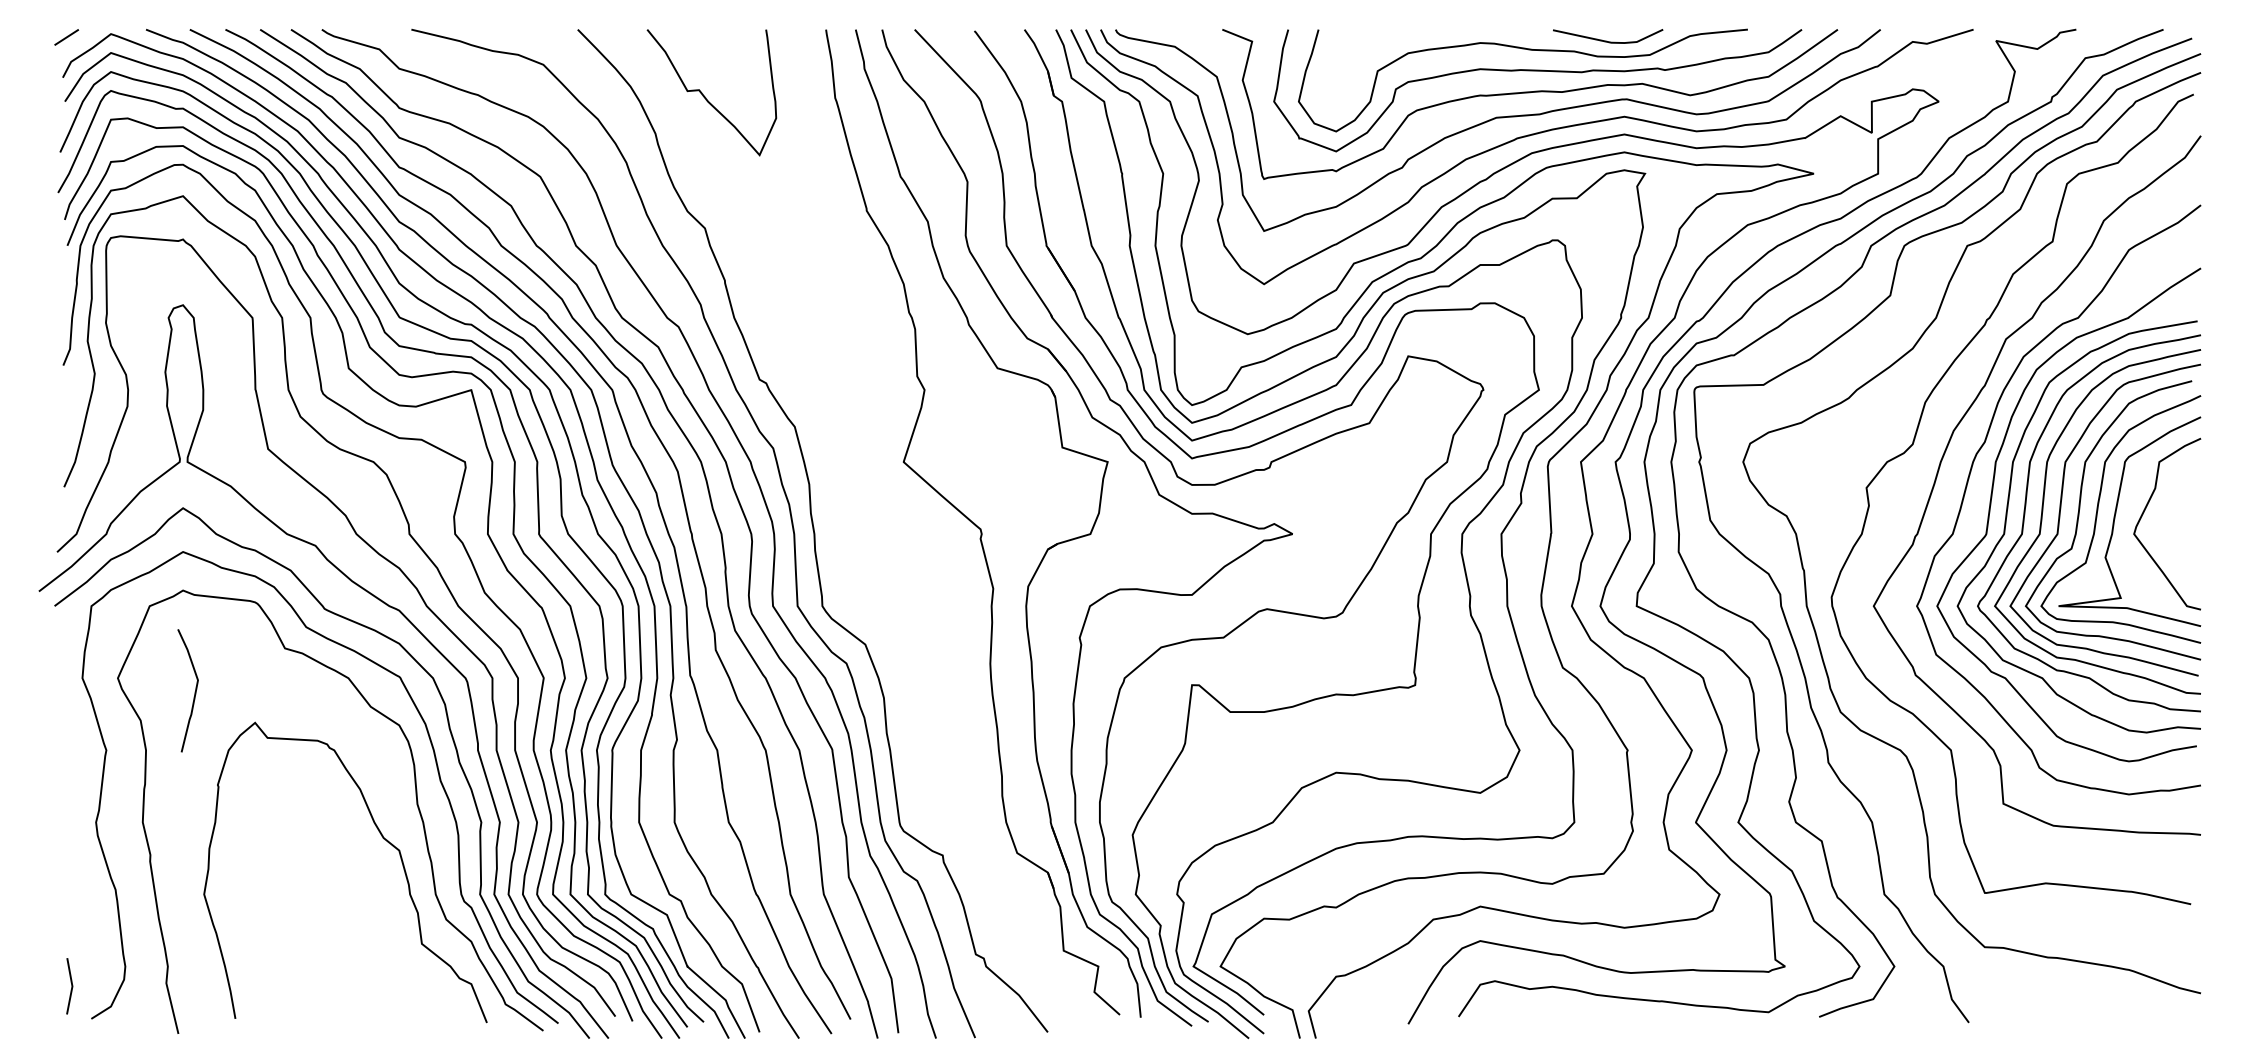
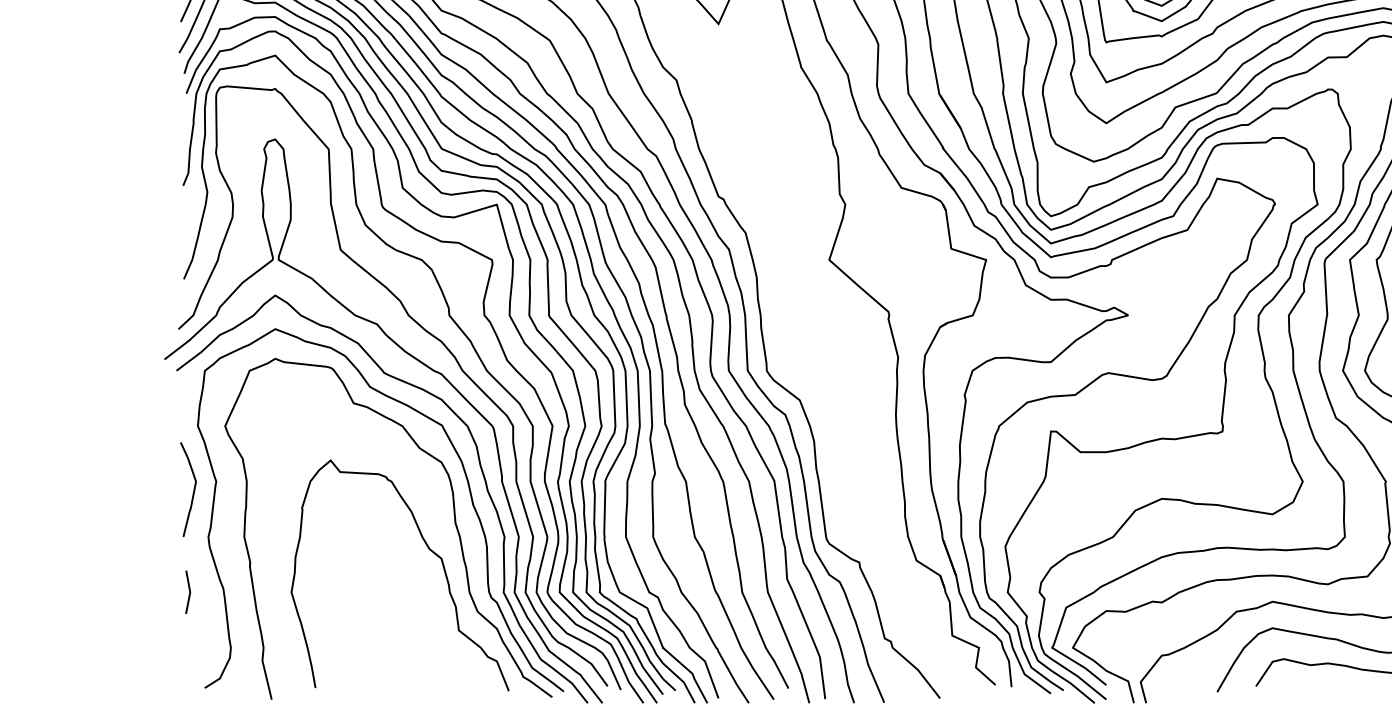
curve: (194, 691) -> (193, 490), moved
line: (71, 986) -> (189, 592), moved

